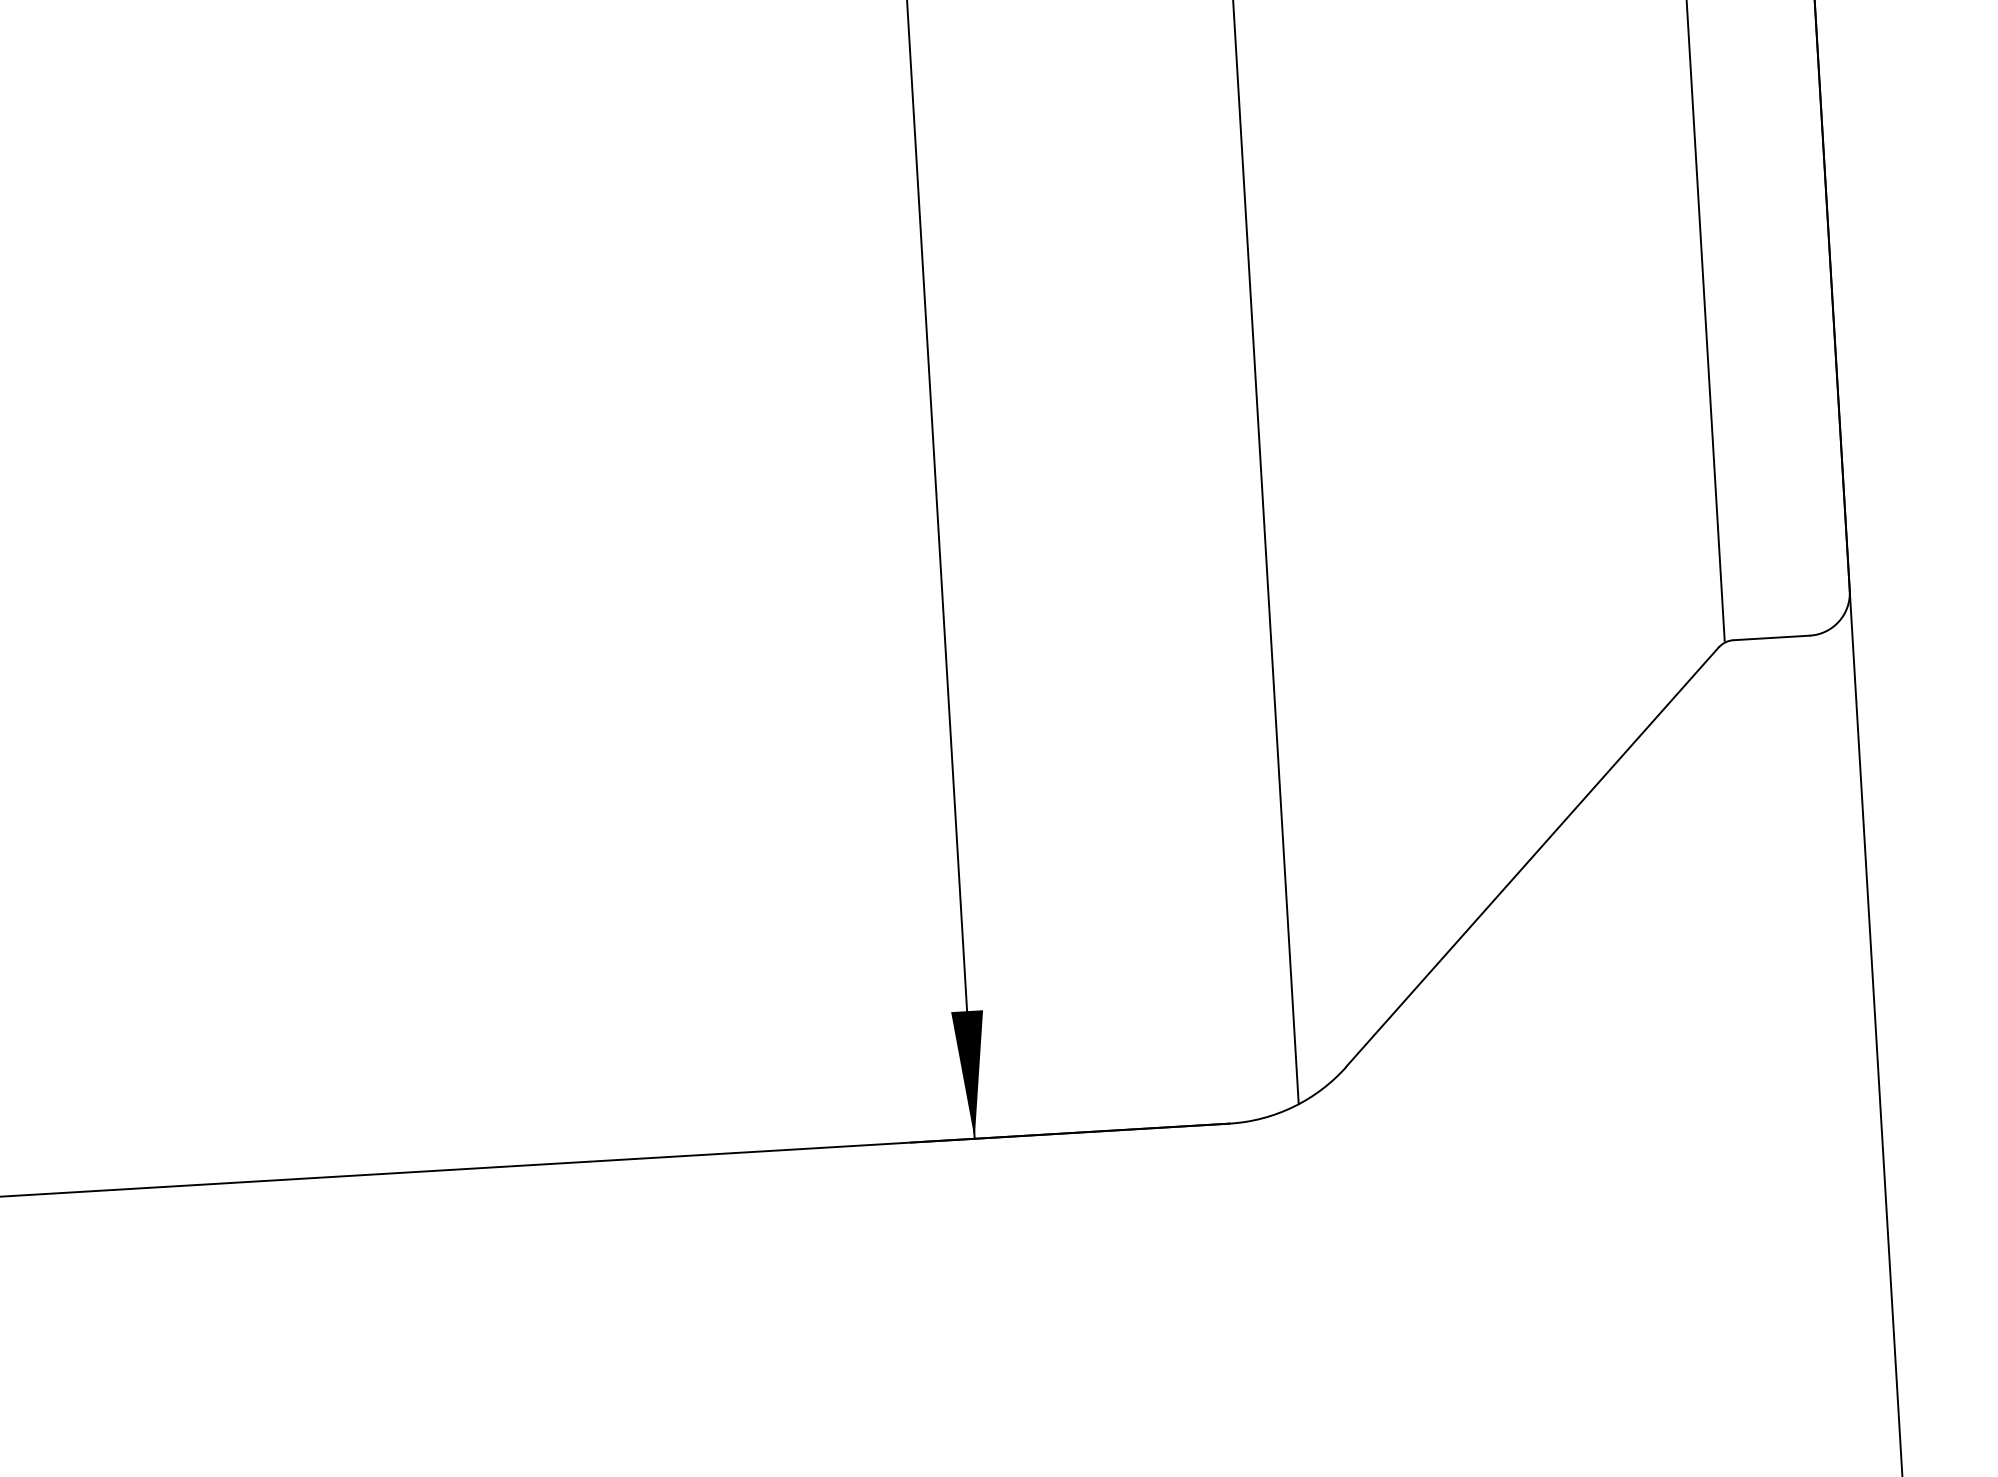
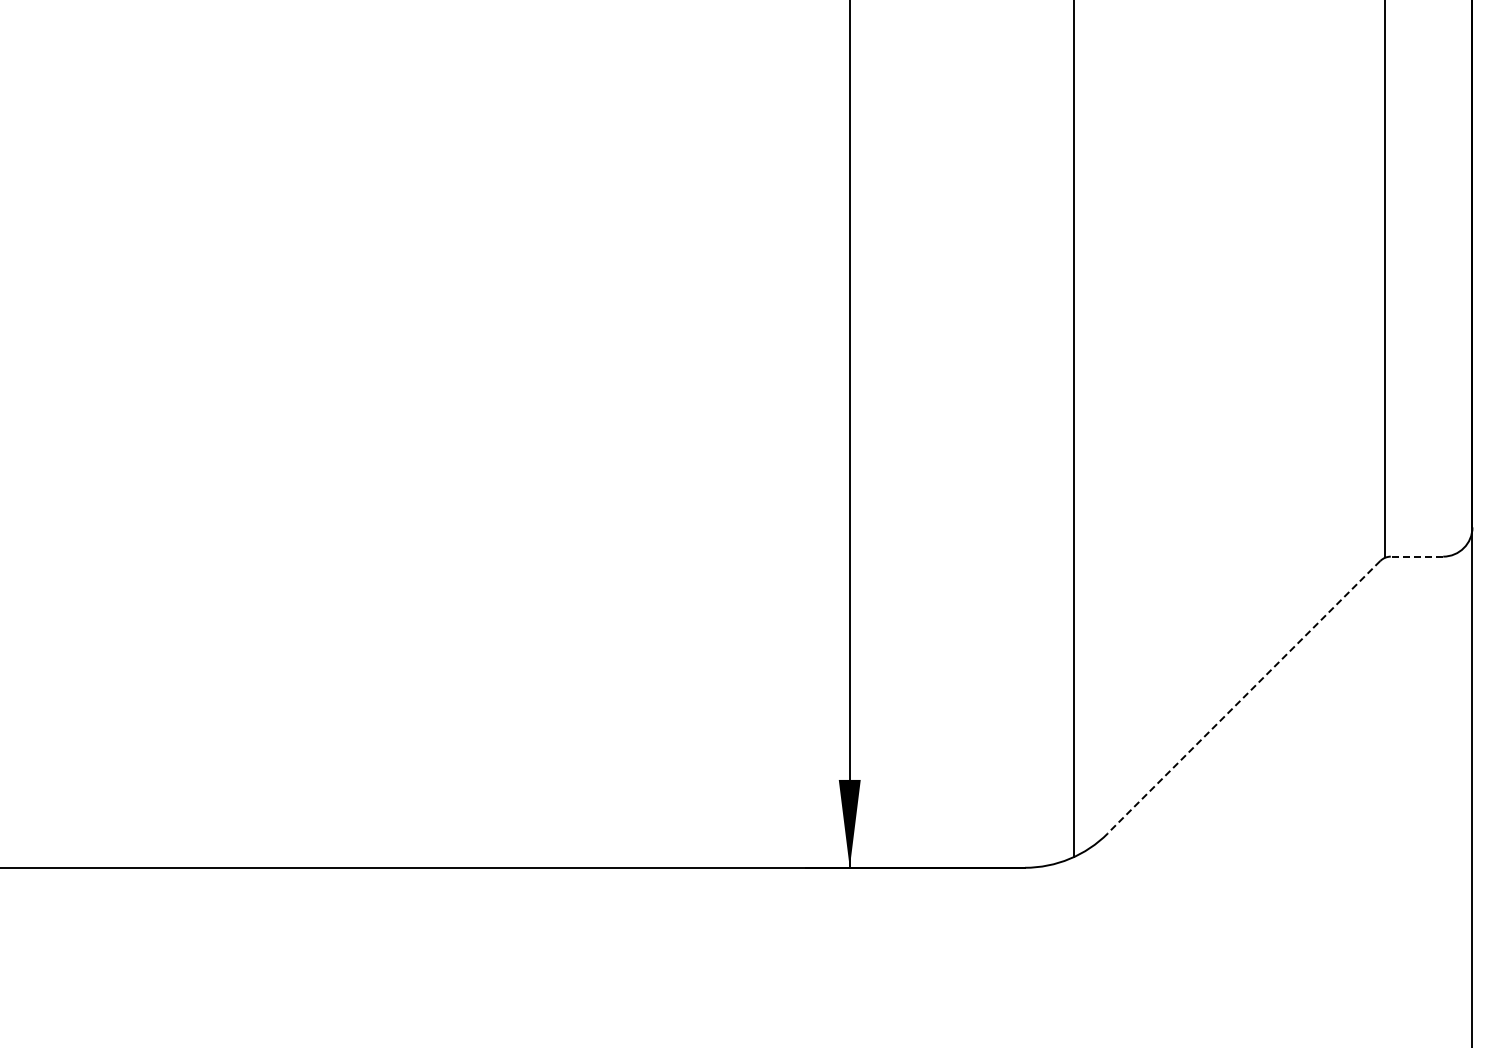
line: (1770, 637) -> (1416, 556), solid -> dashed
line: (1533, 857) -> (1244, 697), solid -> dashed

